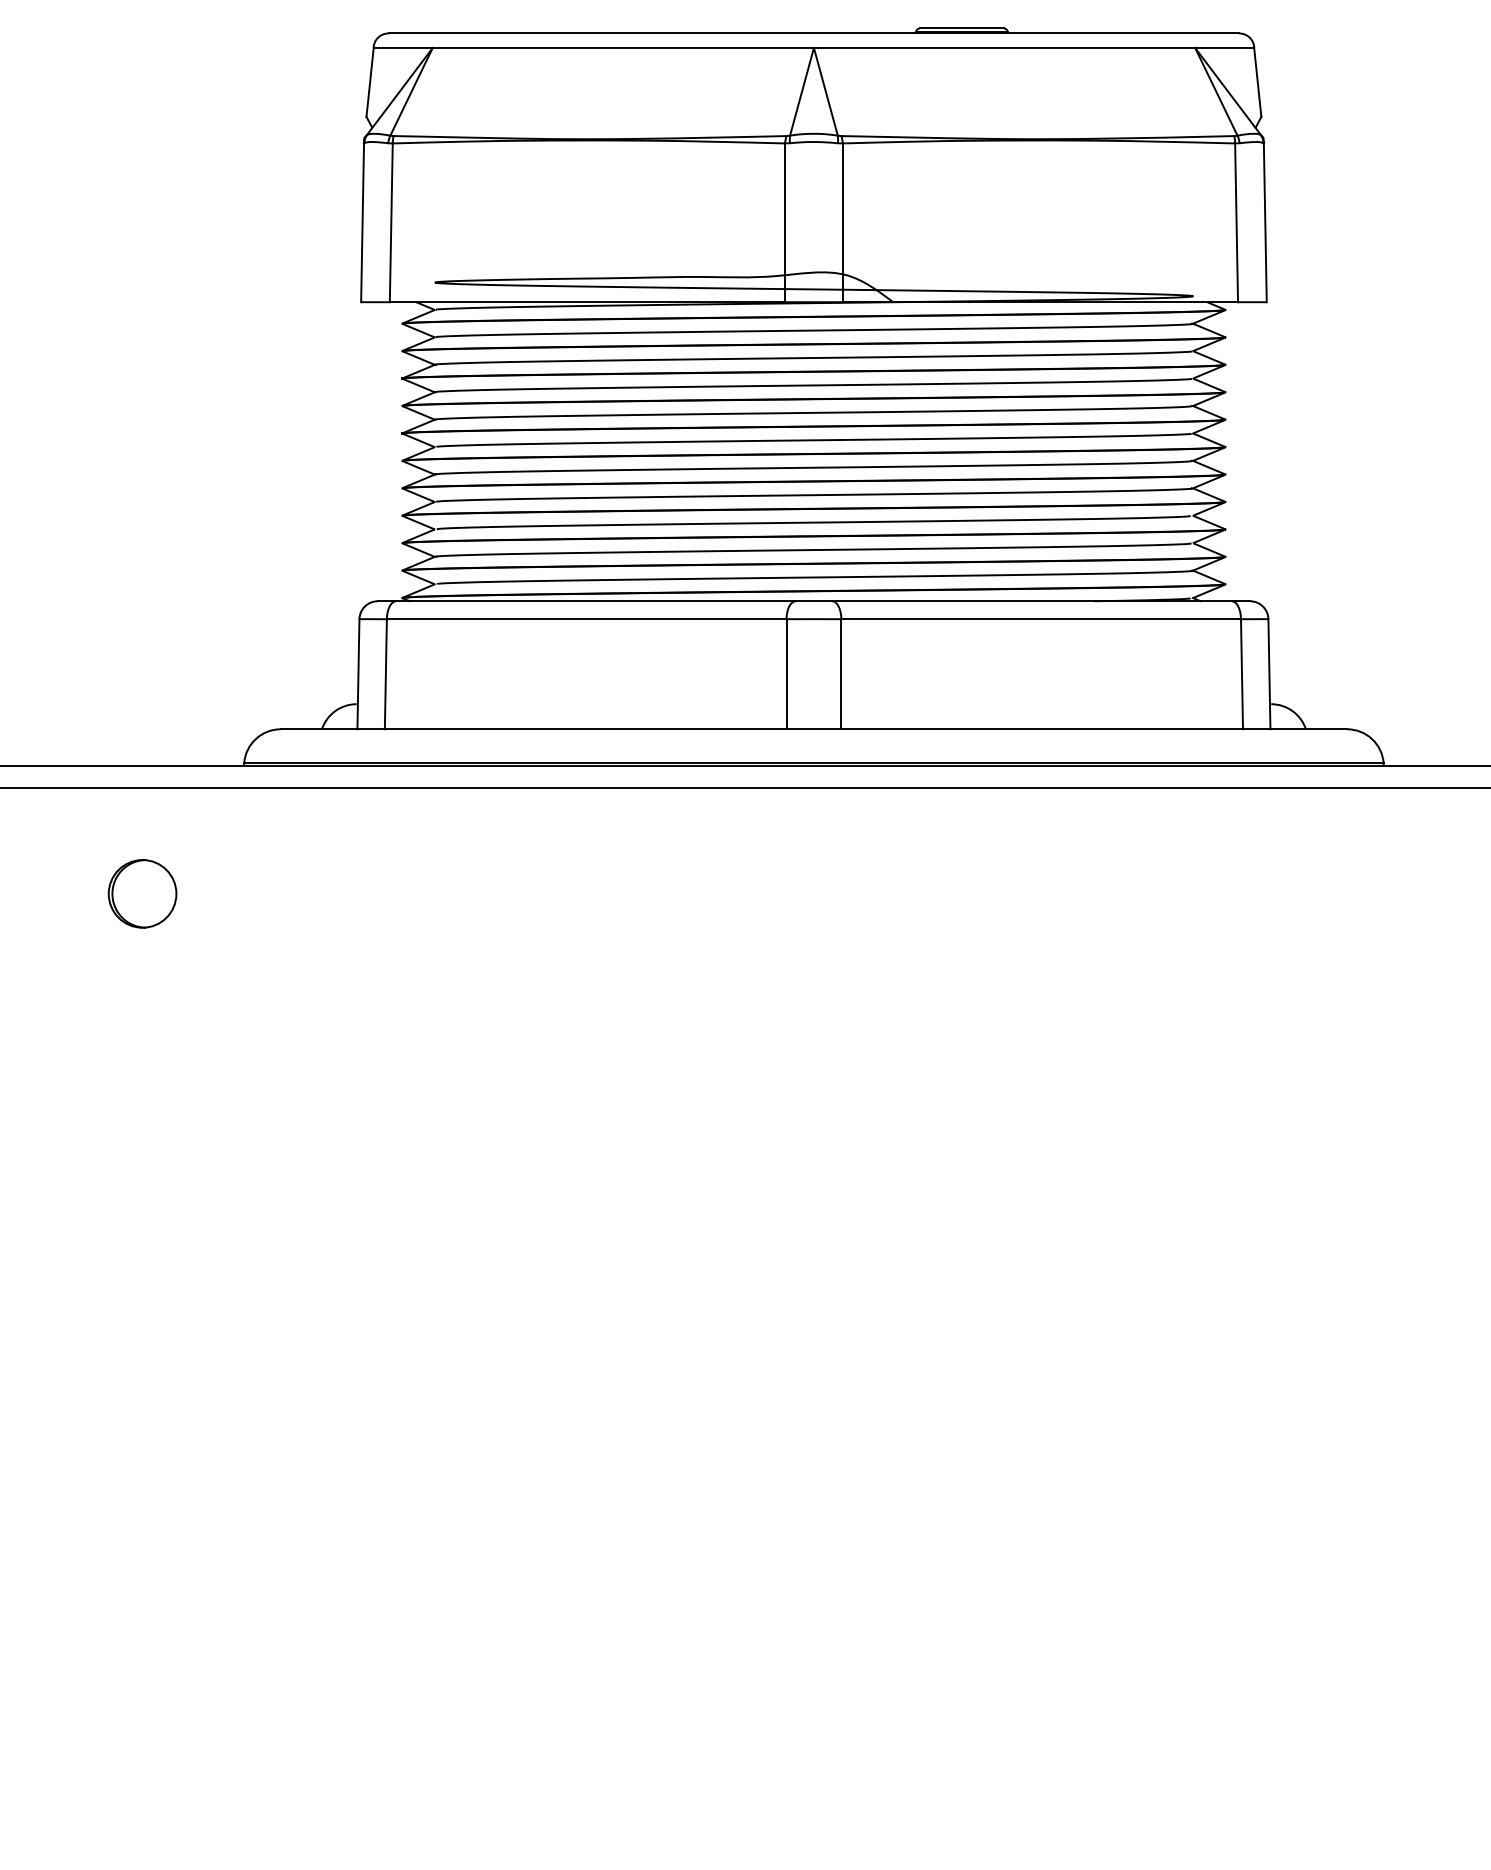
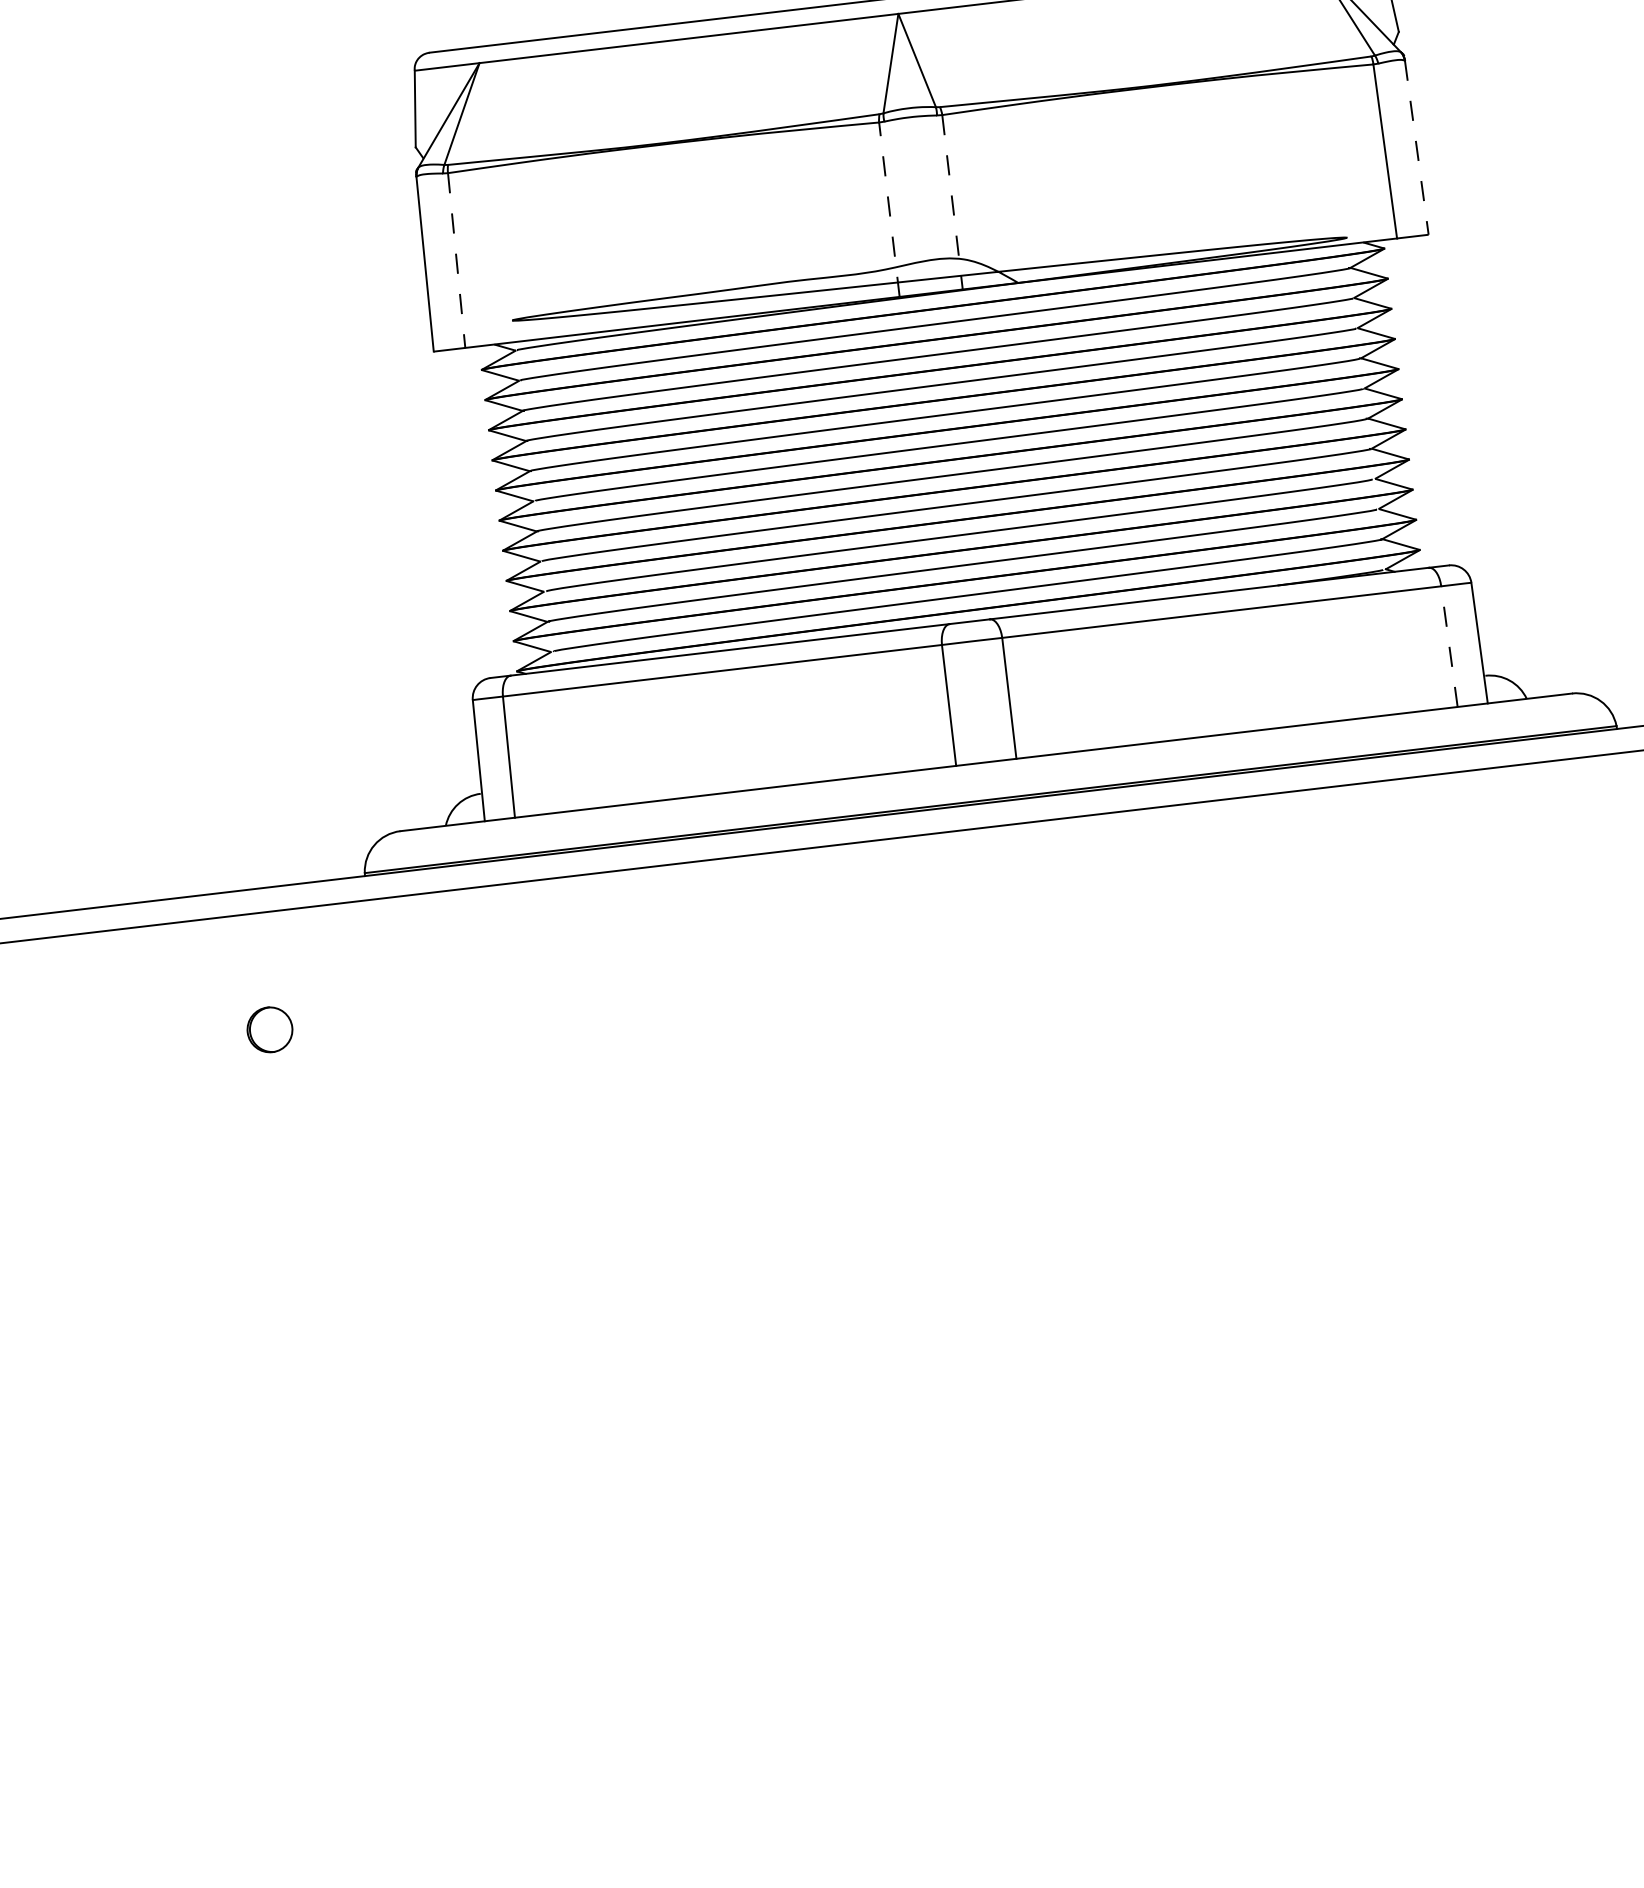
line: (785, 222) -> (889, 209), solid -> dashed
line: (391, 223) -> (456, 261), solid -> dashed
line: (842, 223) -> (952, 203), solid -> dashed
line: (1265, 223) -> (1417, 148), solid -> dashed
line: (1241, 673) -> (1448, 645), solid -> dashed
part: (142, 893) -> (269, 1029), size x0.6

